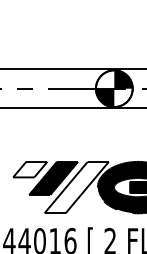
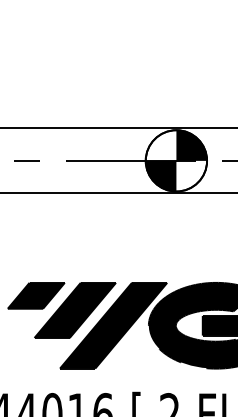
fill: (30, 169) -> (36, 295), added
fill: (76, 187) -> (113, 325), added

